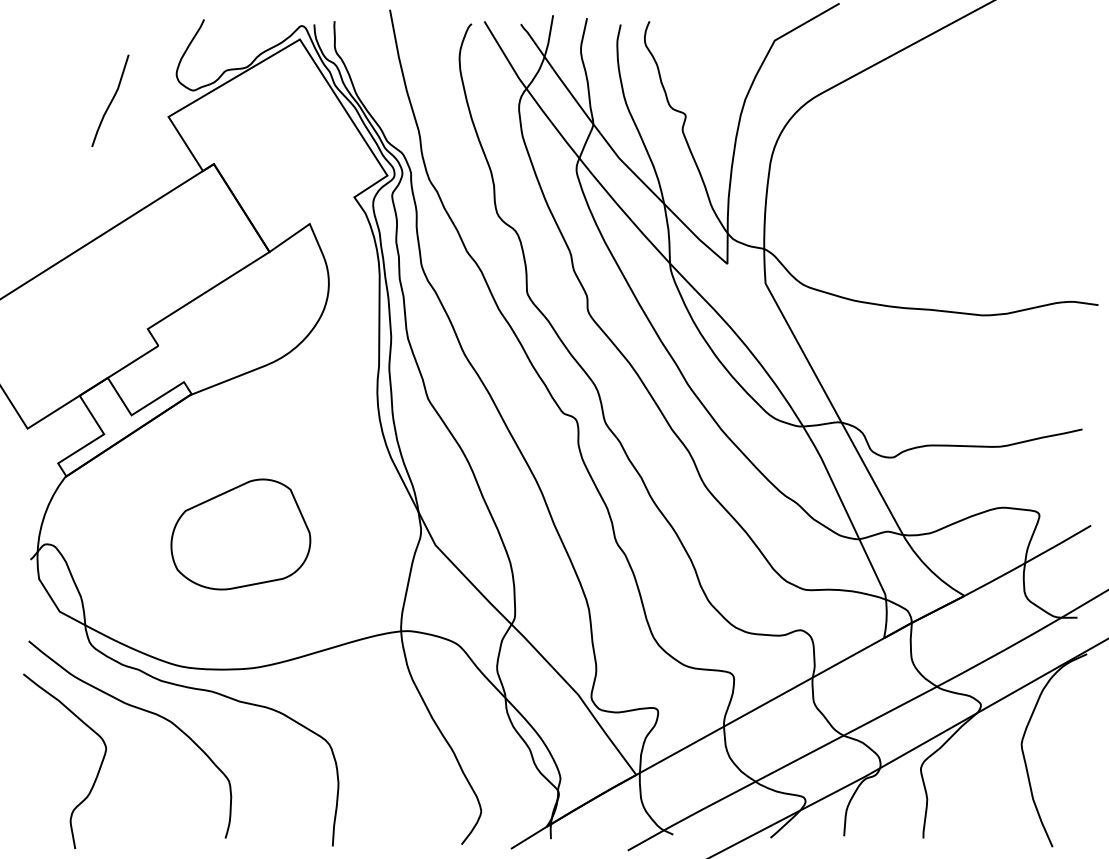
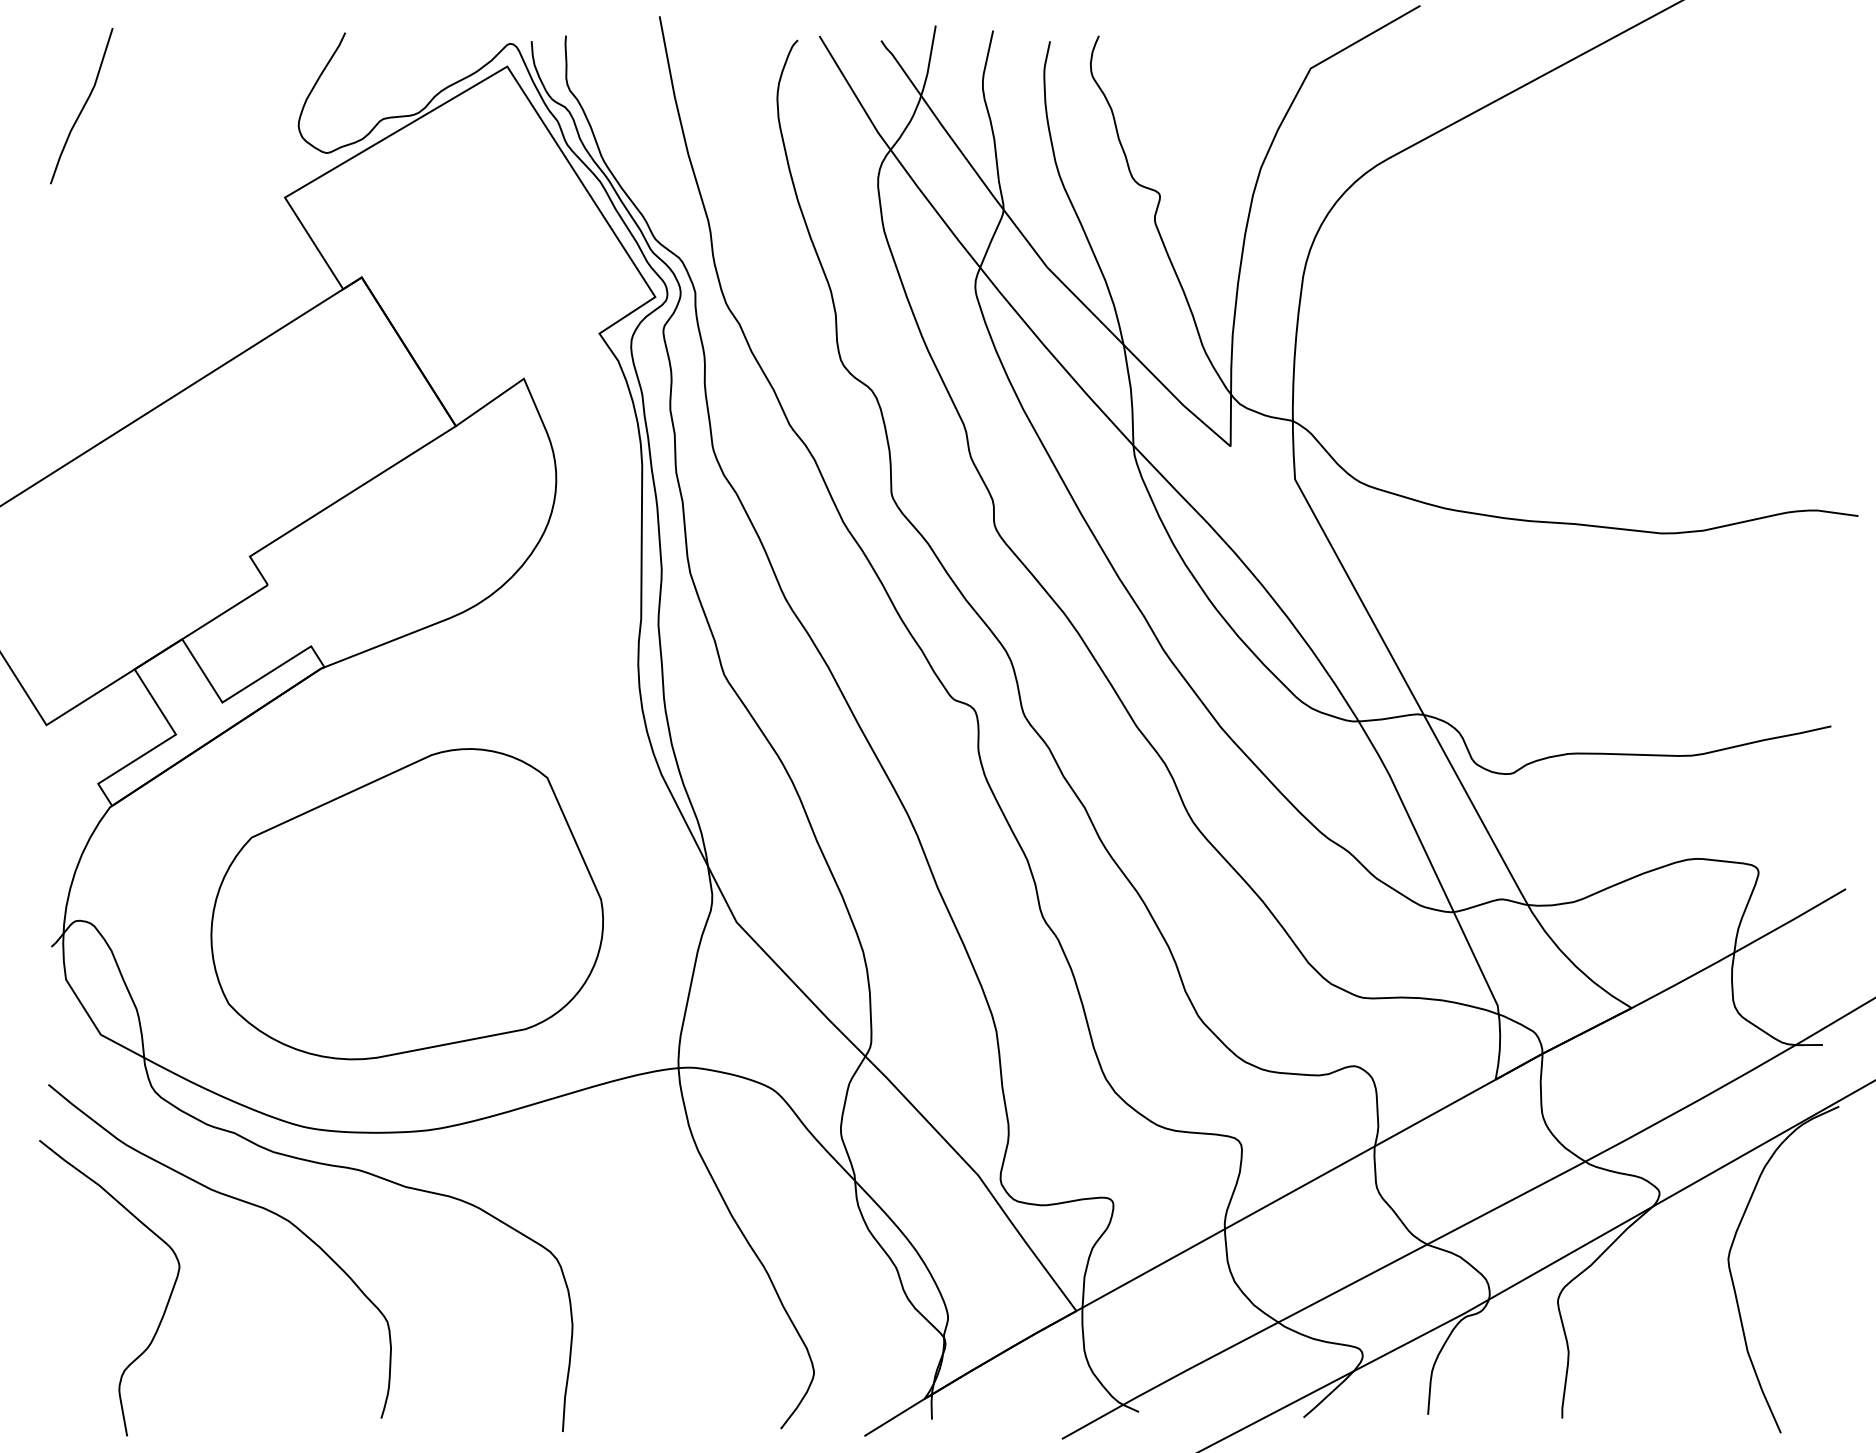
curve: (111, 100) -> (83, 105), moved
part: (240, 534) -> (406, 904), size x1.67

